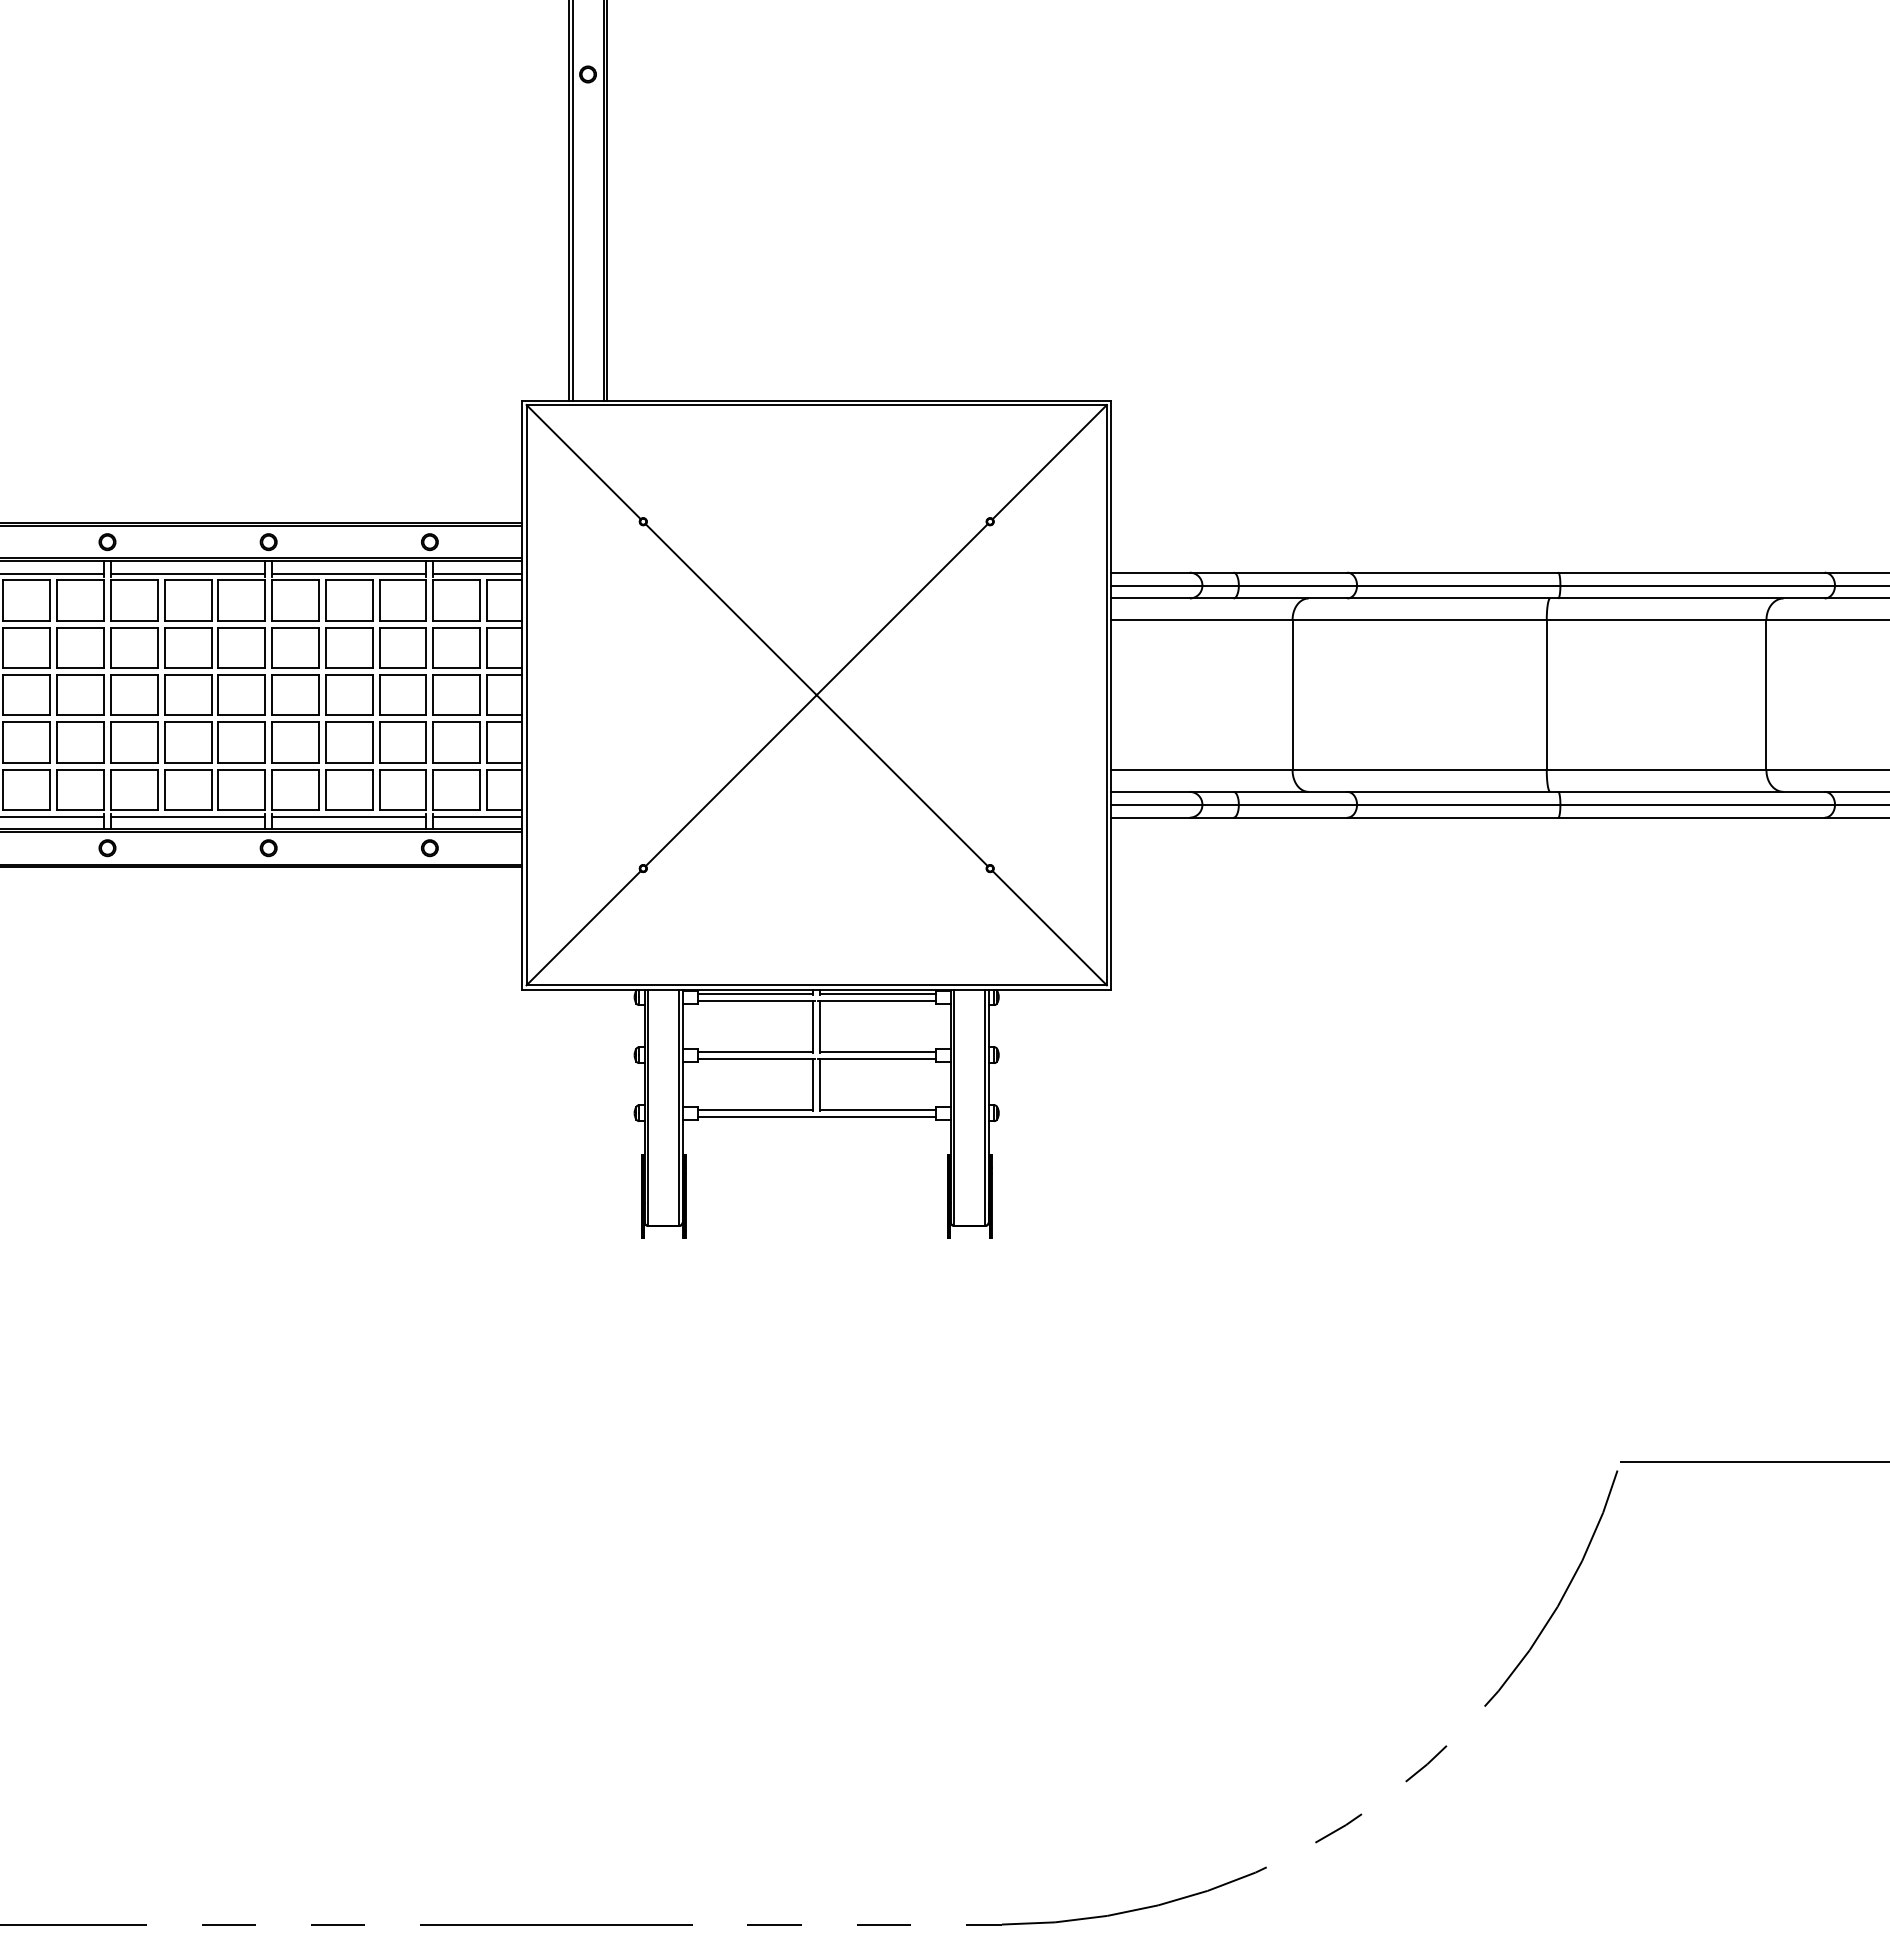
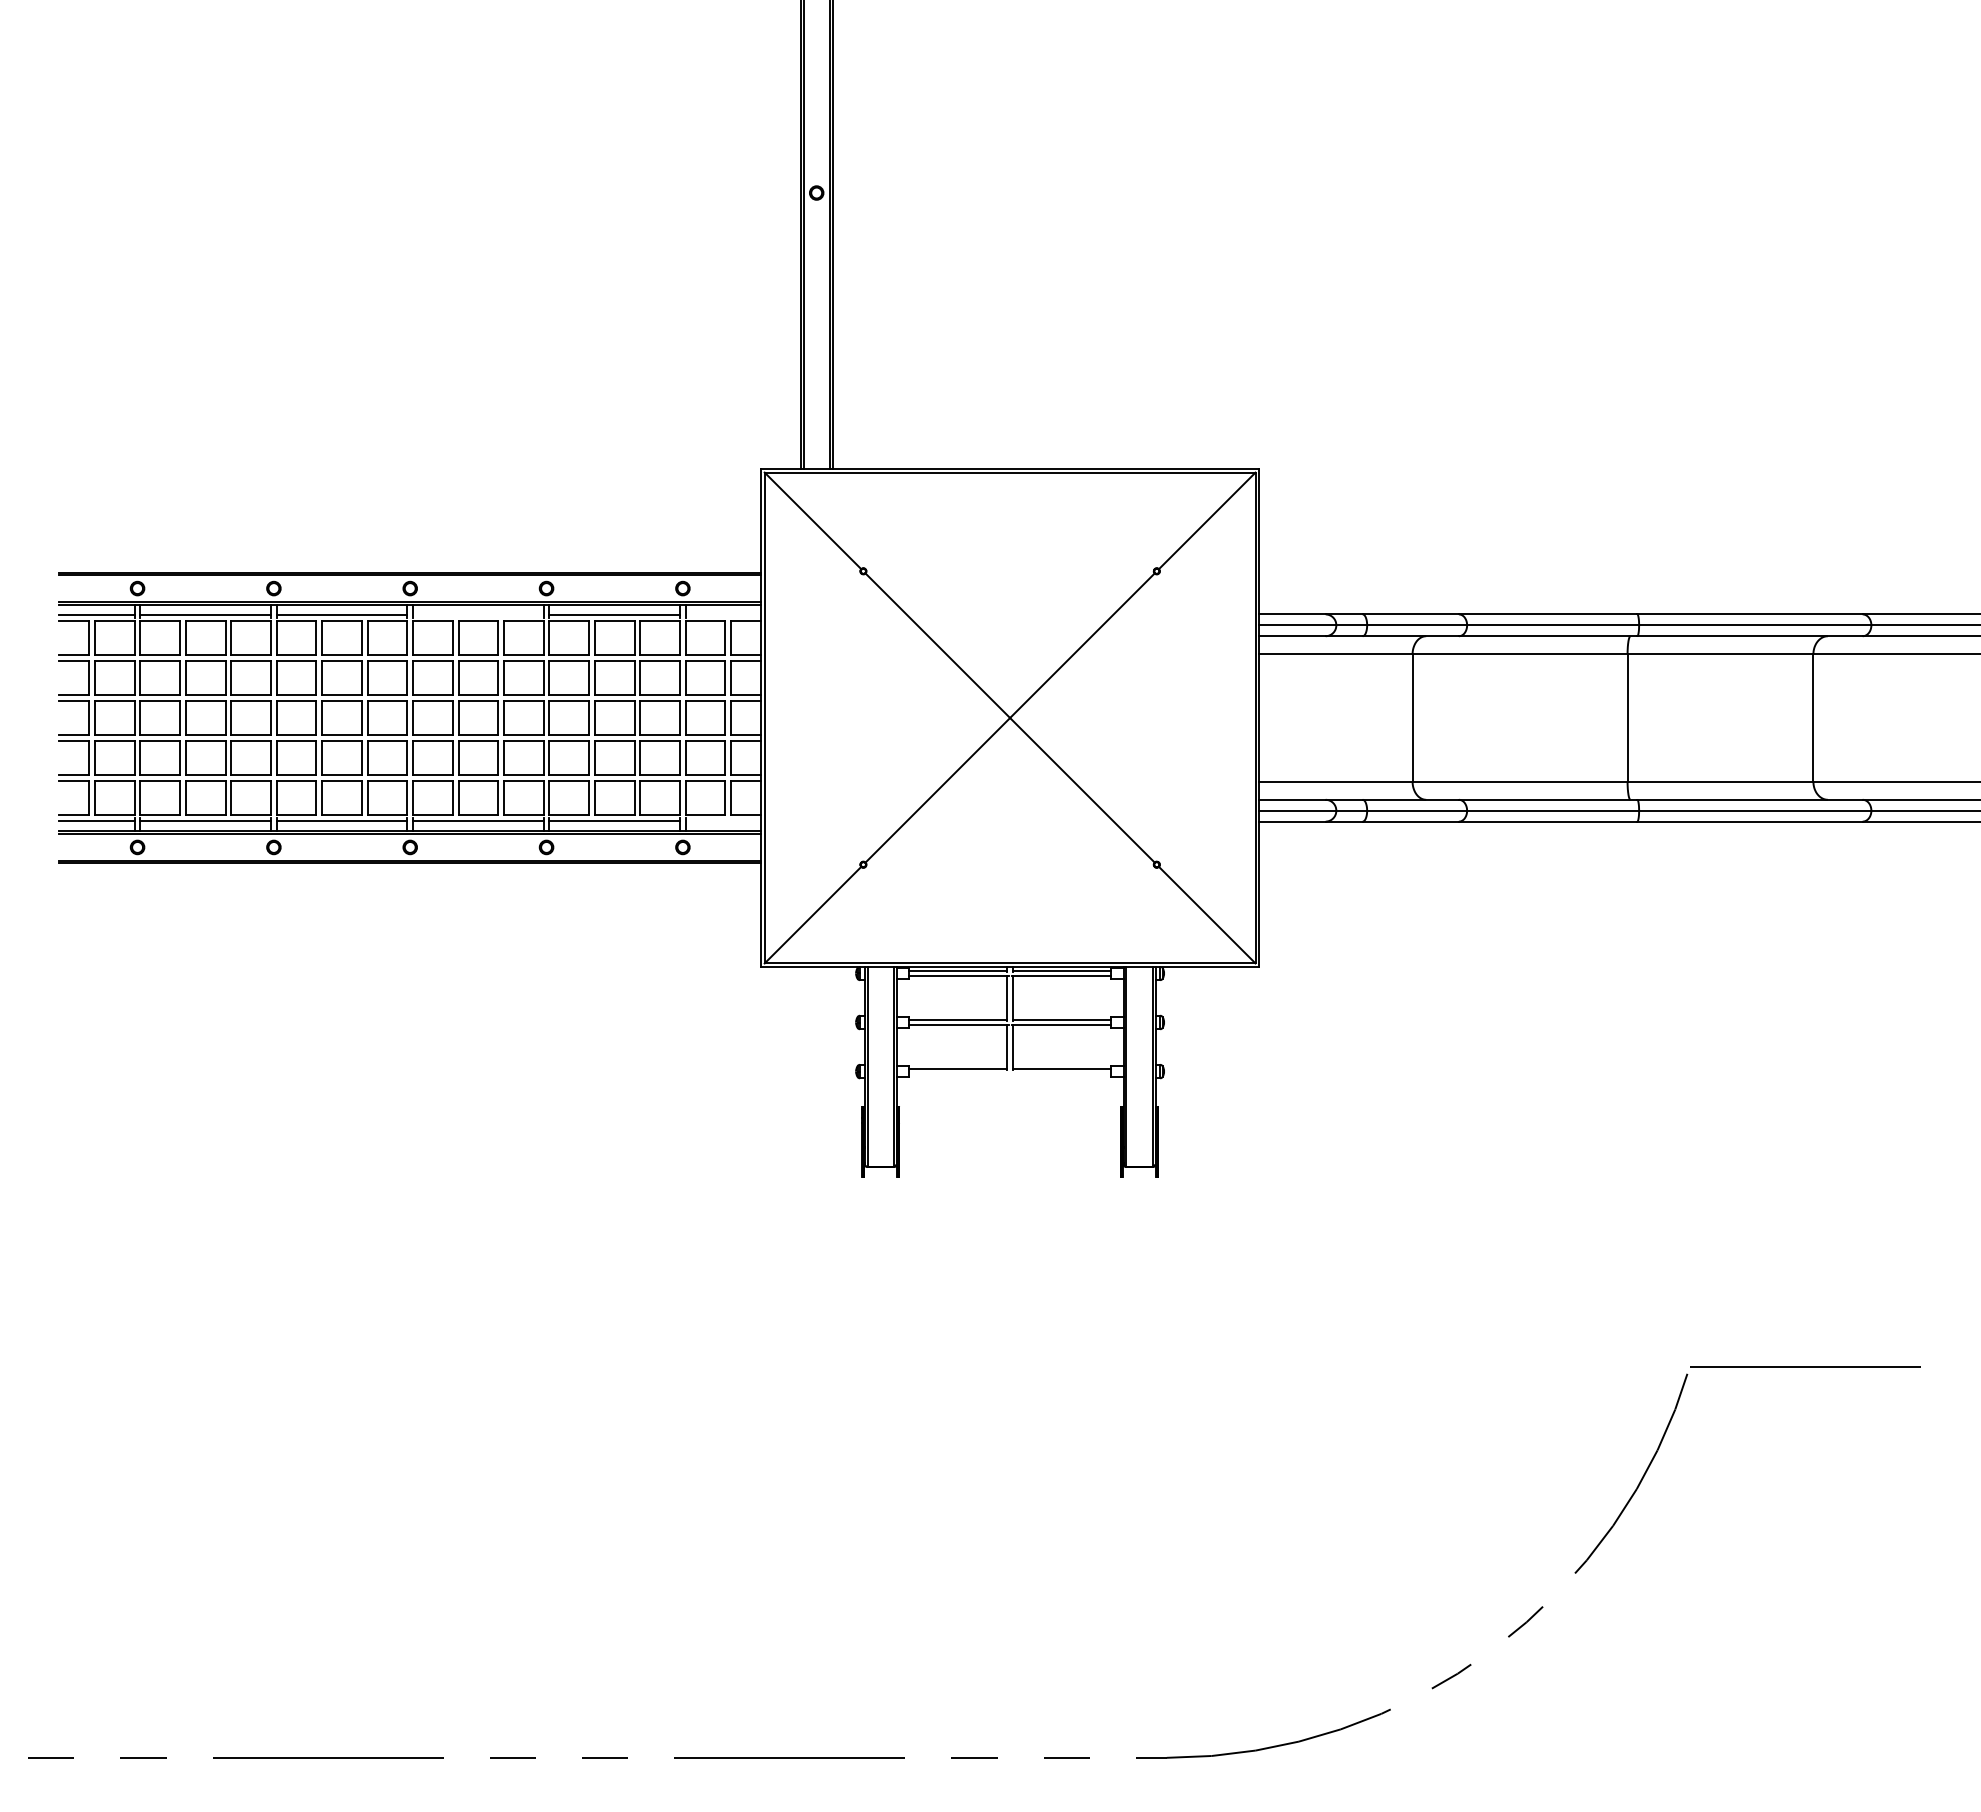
line: (188, 573) -> (478, 615), removed
line: (477, 573) -> (723, 615), removed
line: (477, 816) -> (723, 820), removed
line: (816, 1116) -> (1009, 1074), removed

